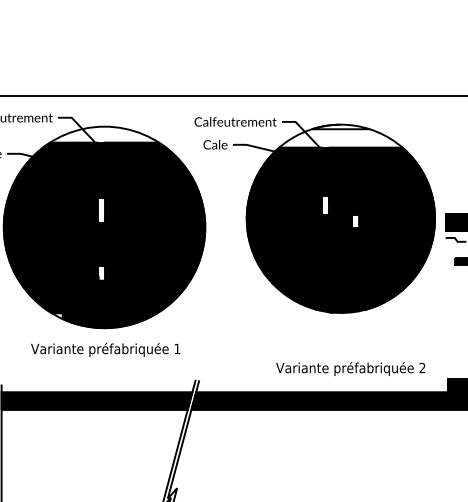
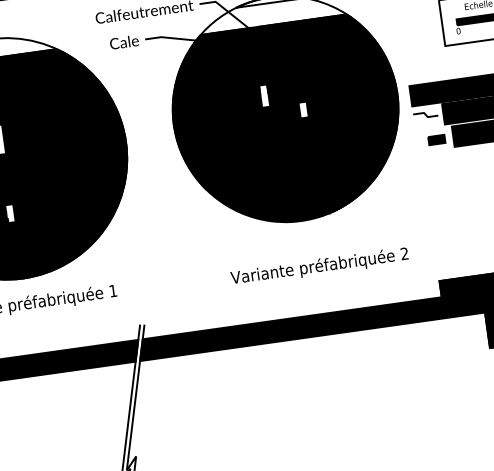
text: (350, 368) -> (319, 266), moved

